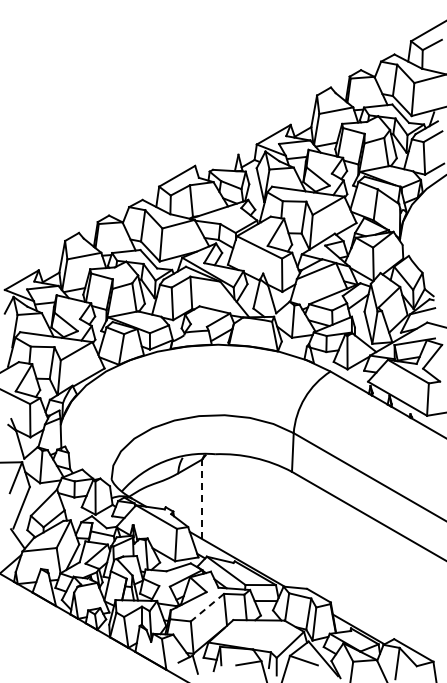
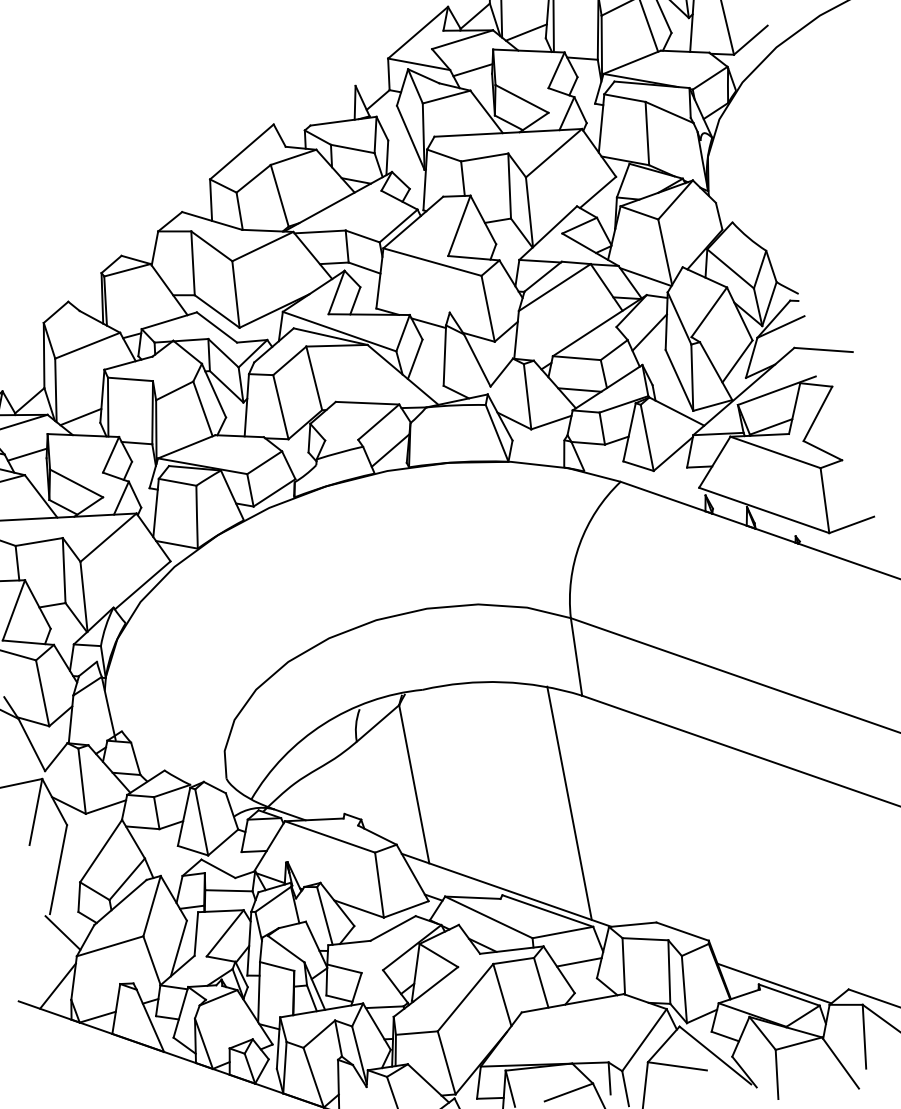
line: (202, 499) -> (414, 784), dashed -> solid
line: (275, 522) -> (568, 802), added
line: (207, 607) -> (465, 997), dashed -> solid

